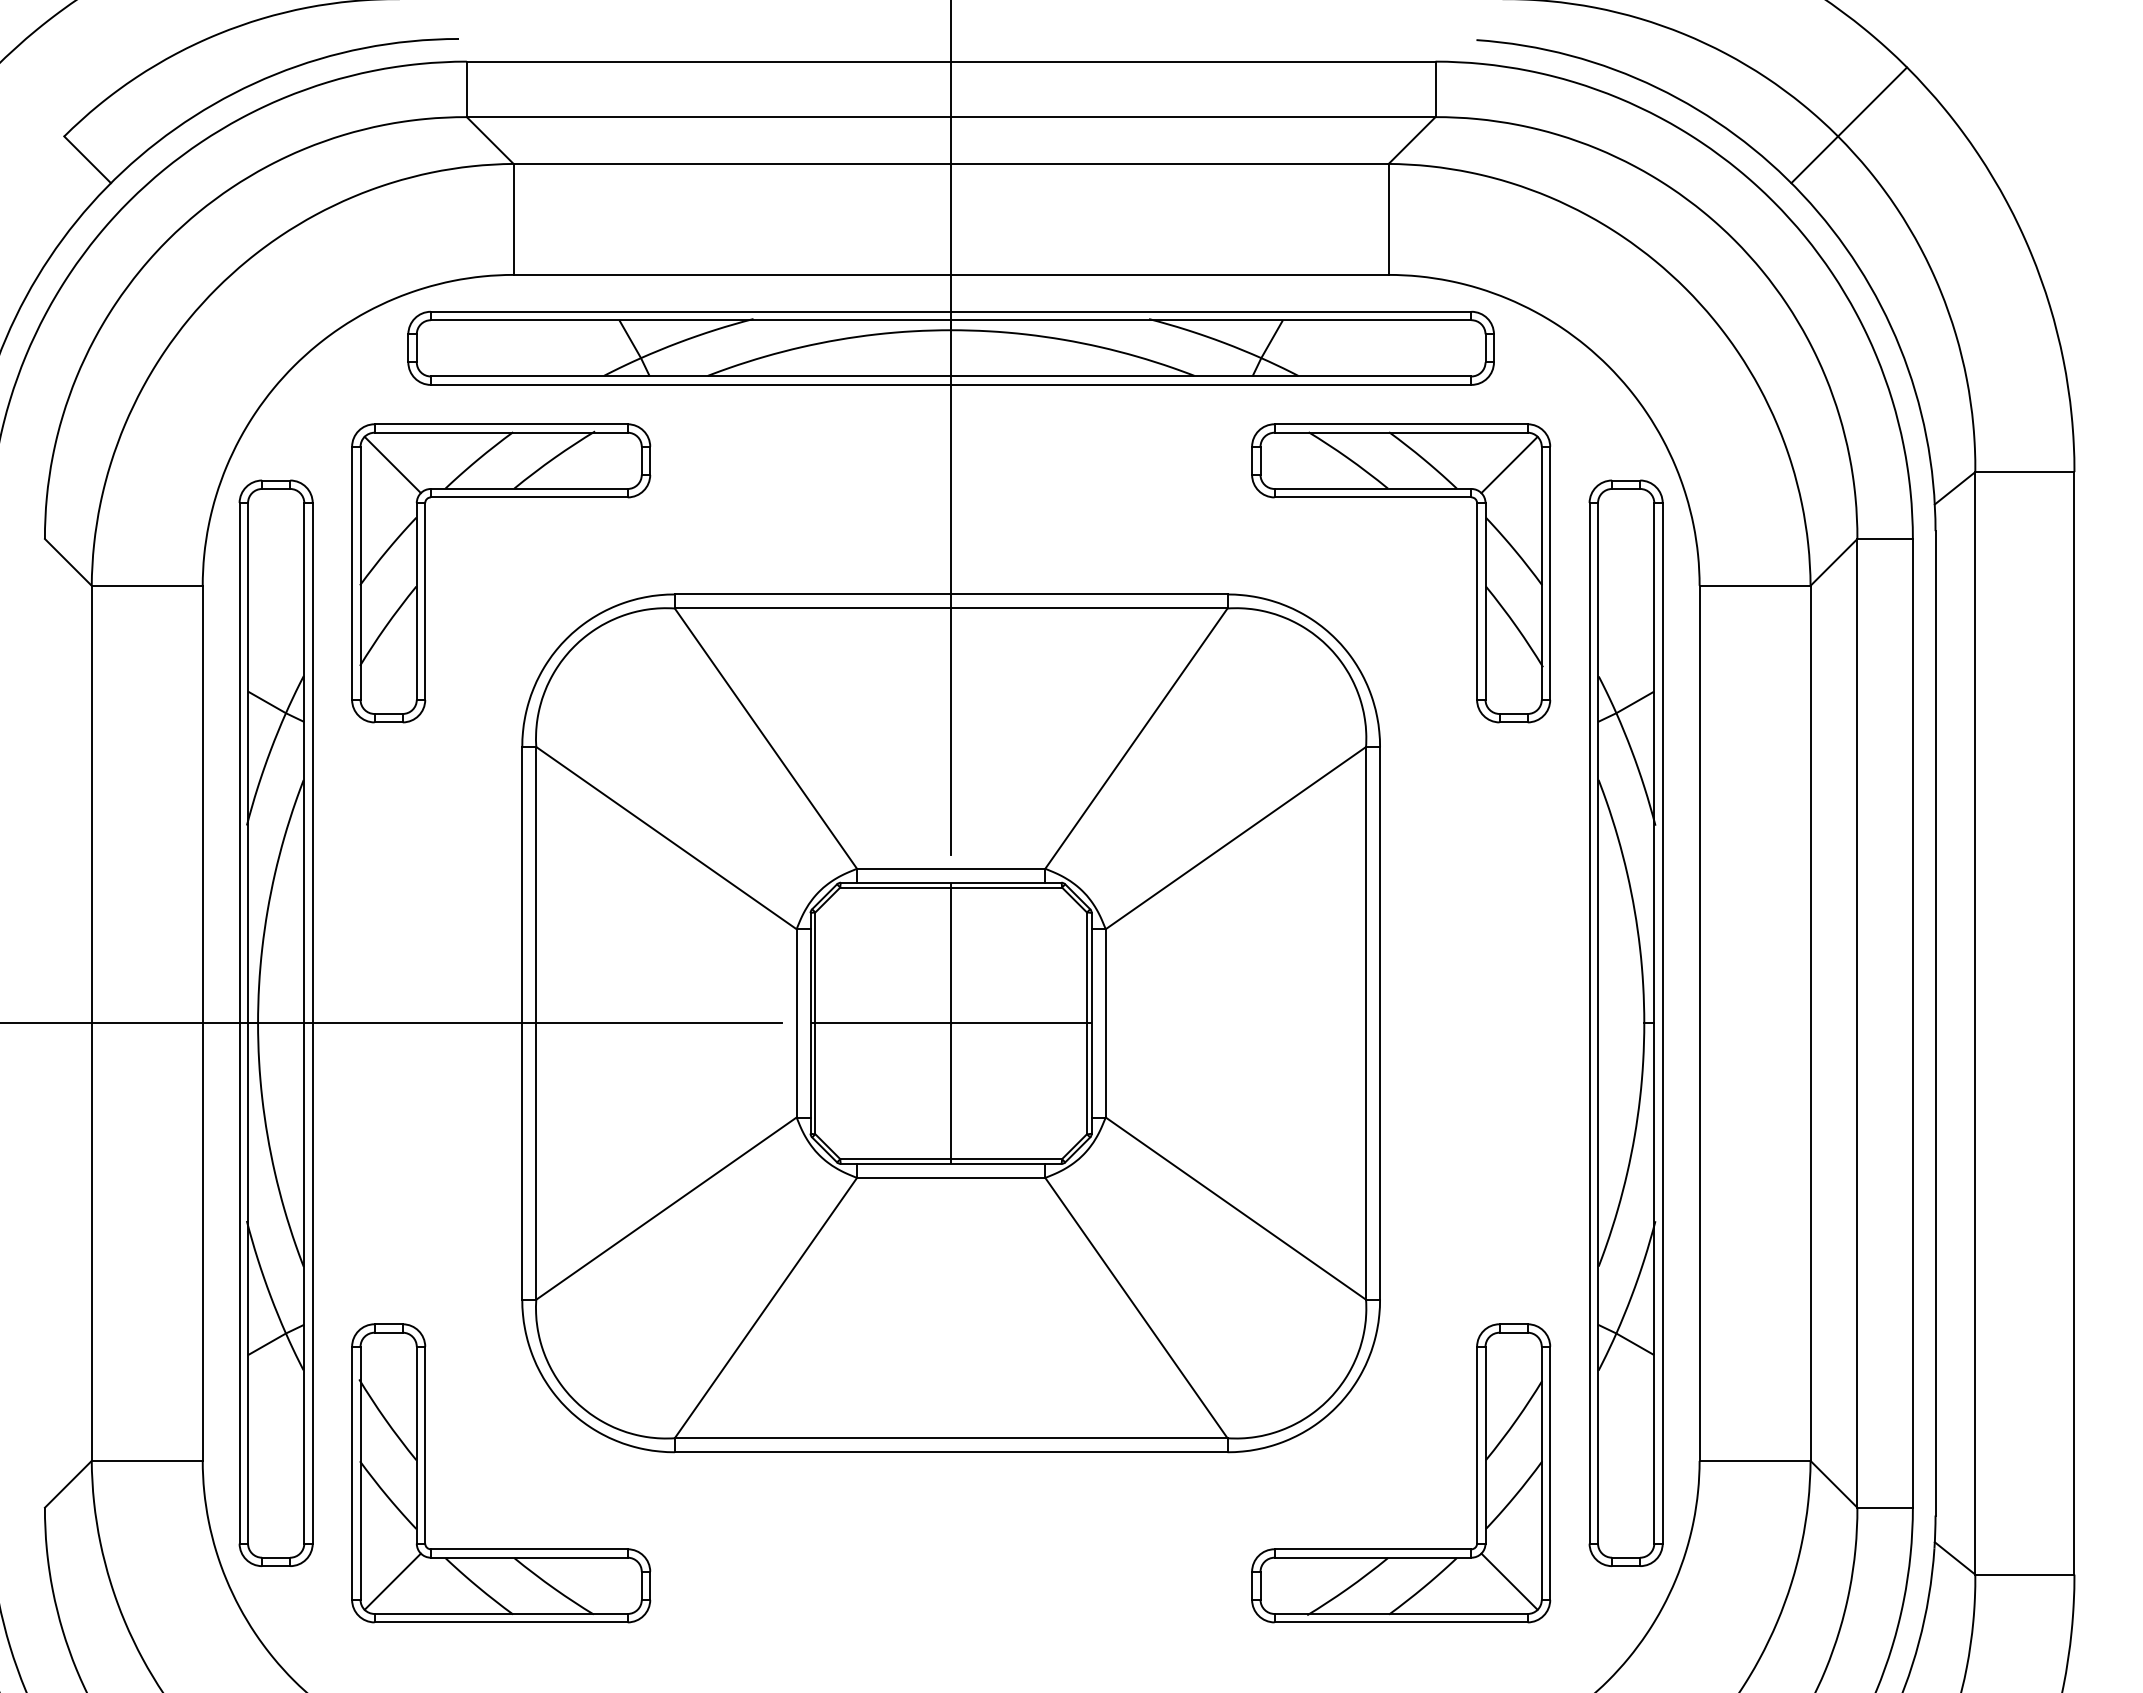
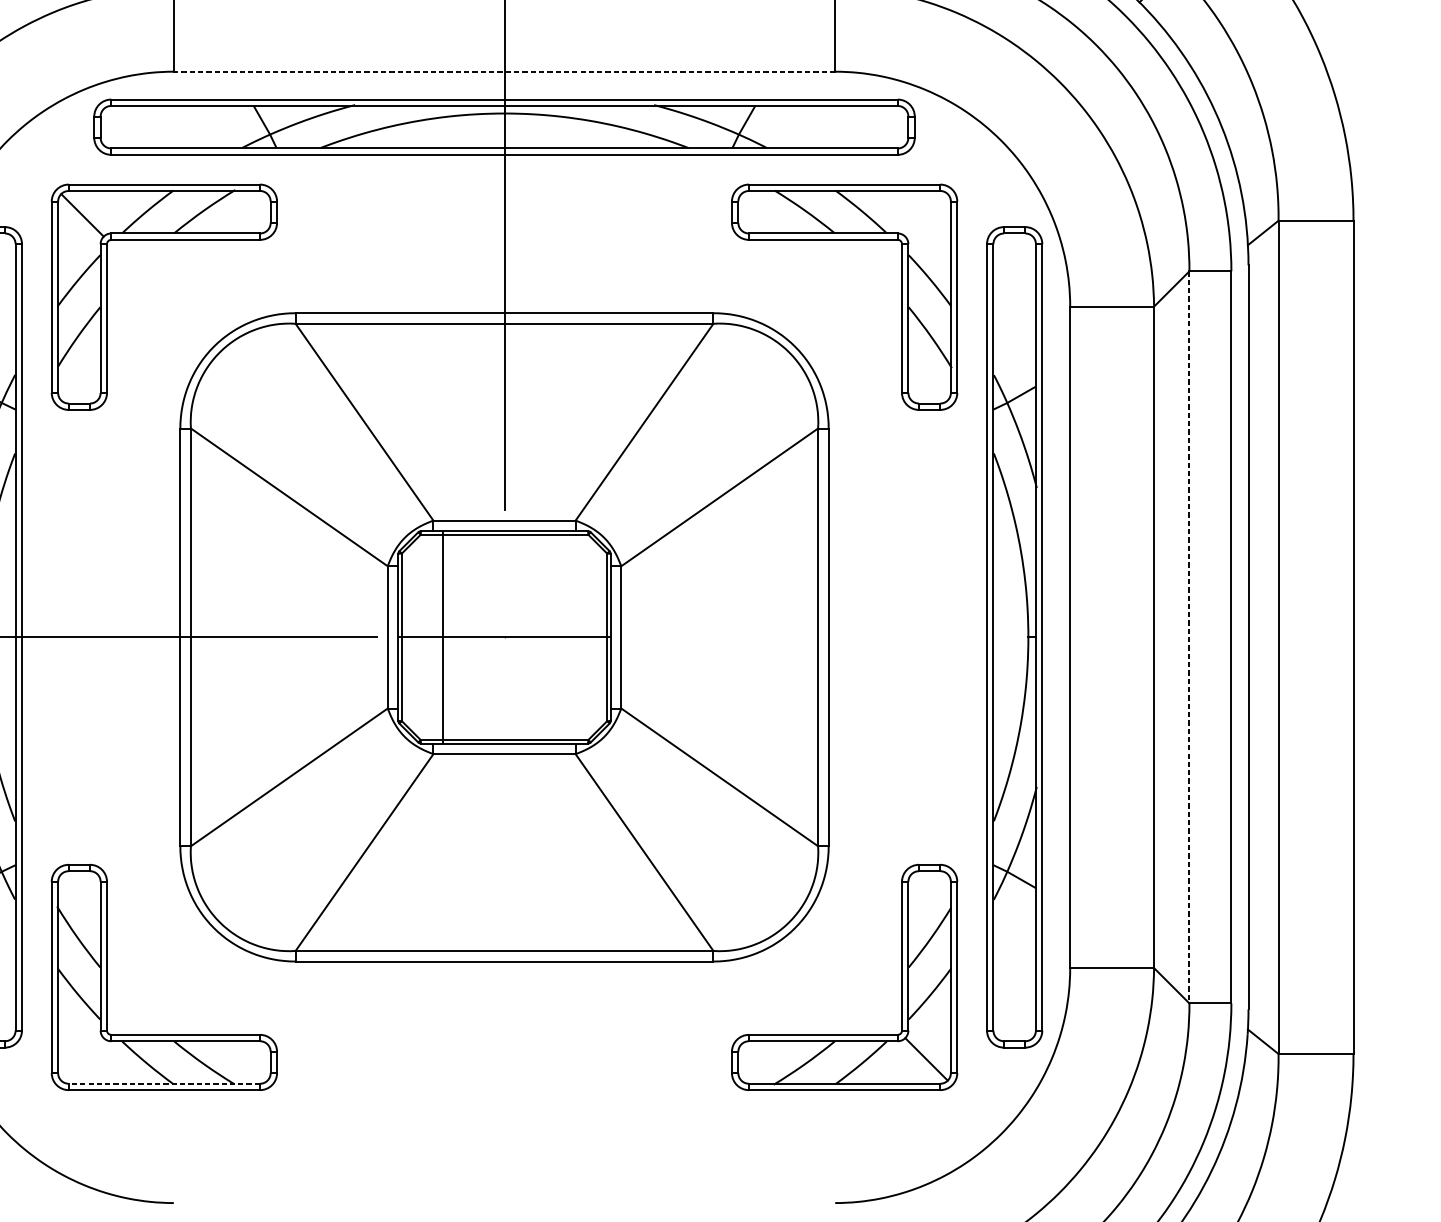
line: (951, 274) -> (504, 71), solid -> dashed
line: (1509, 464) -> (926, 214), removed
line: (951, 1022) -> (442, 636), moved
line: (1857, 1023) -> (1189, 637), solid -> dashed
line: (392, 1581) -> (82, 1059), removed
line: (501, 1613) -> (164, 1083), solid -> dashed

